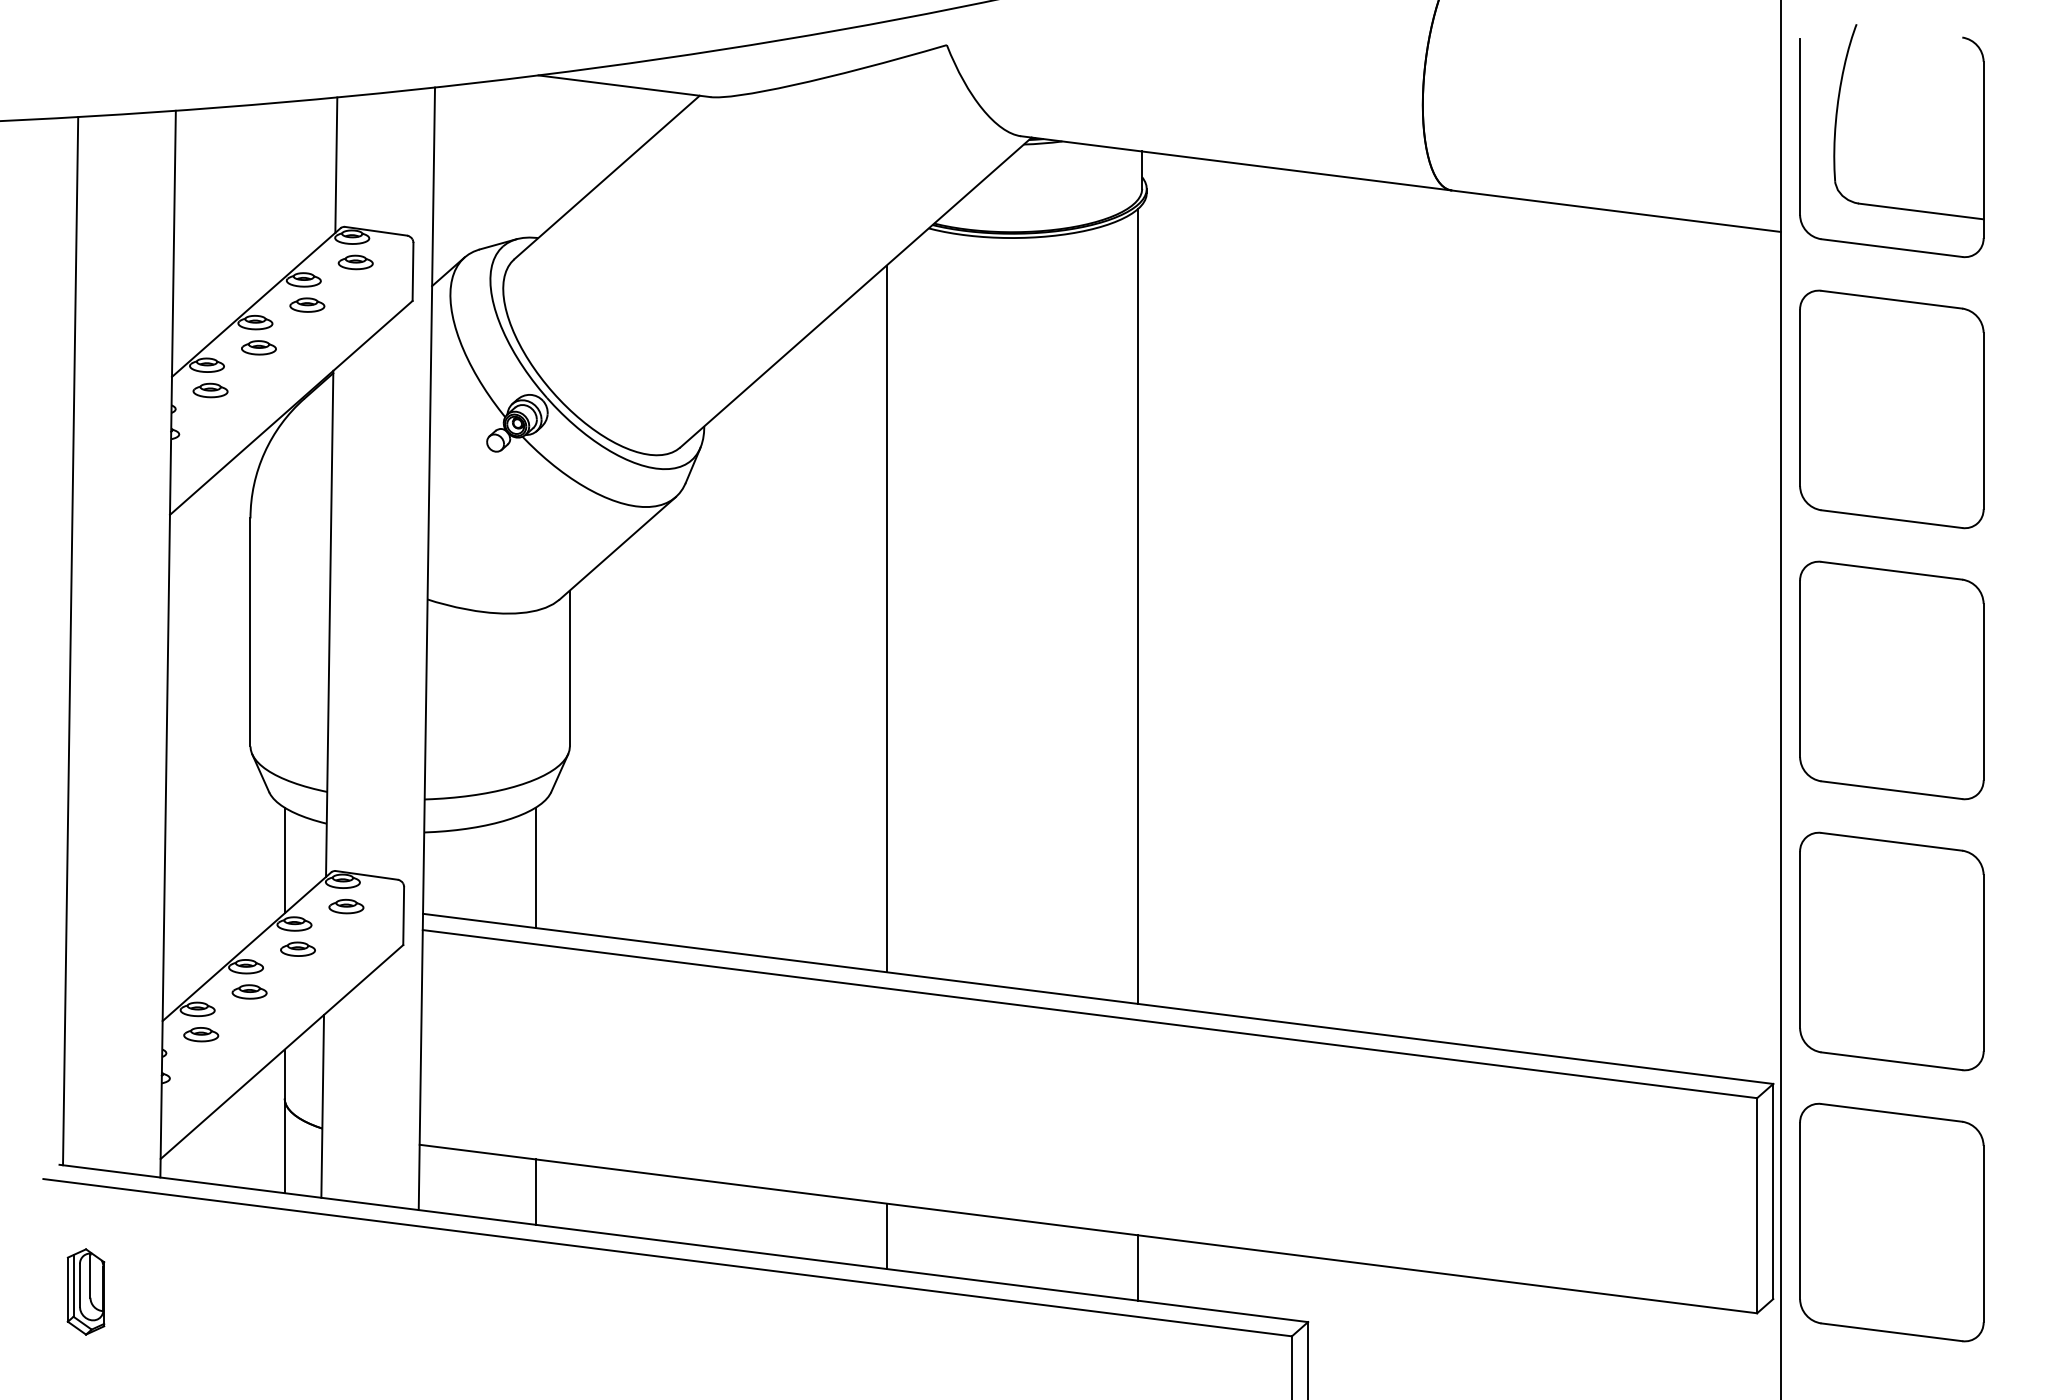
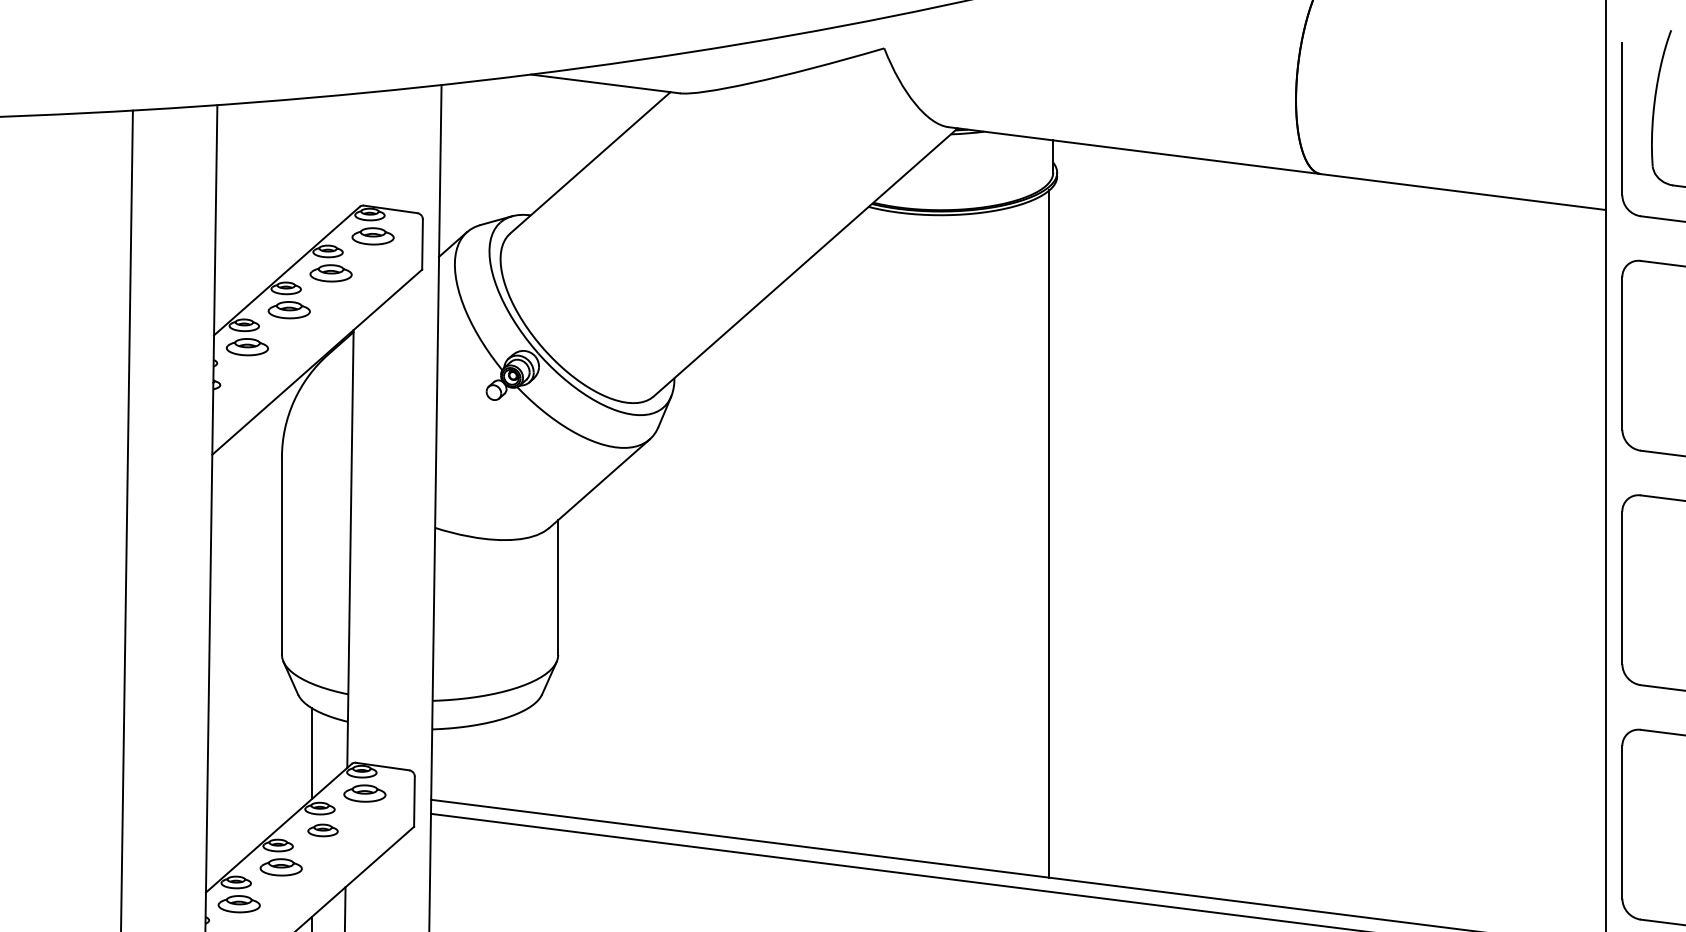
line: (336, 164) -> (356, 151), removed
part: (355, 262) -> (372, 236), size x1.4
part: (307, 304) -> (331, 272), size x1.4
part: (258, 347) -> (288, 309), size x1.4
part: (210, 390) -> (247, 347), size x1.4
line: (886, 618) -> (832, 544), removed
line: (535, 867) -> (528, 759), removed
part: (346, 906) -> (364, 793), size x1.4
part: (249, 991) -> (281, 866), size x1.4
part: (201, 1034) -> (239, 904), size x1.4

